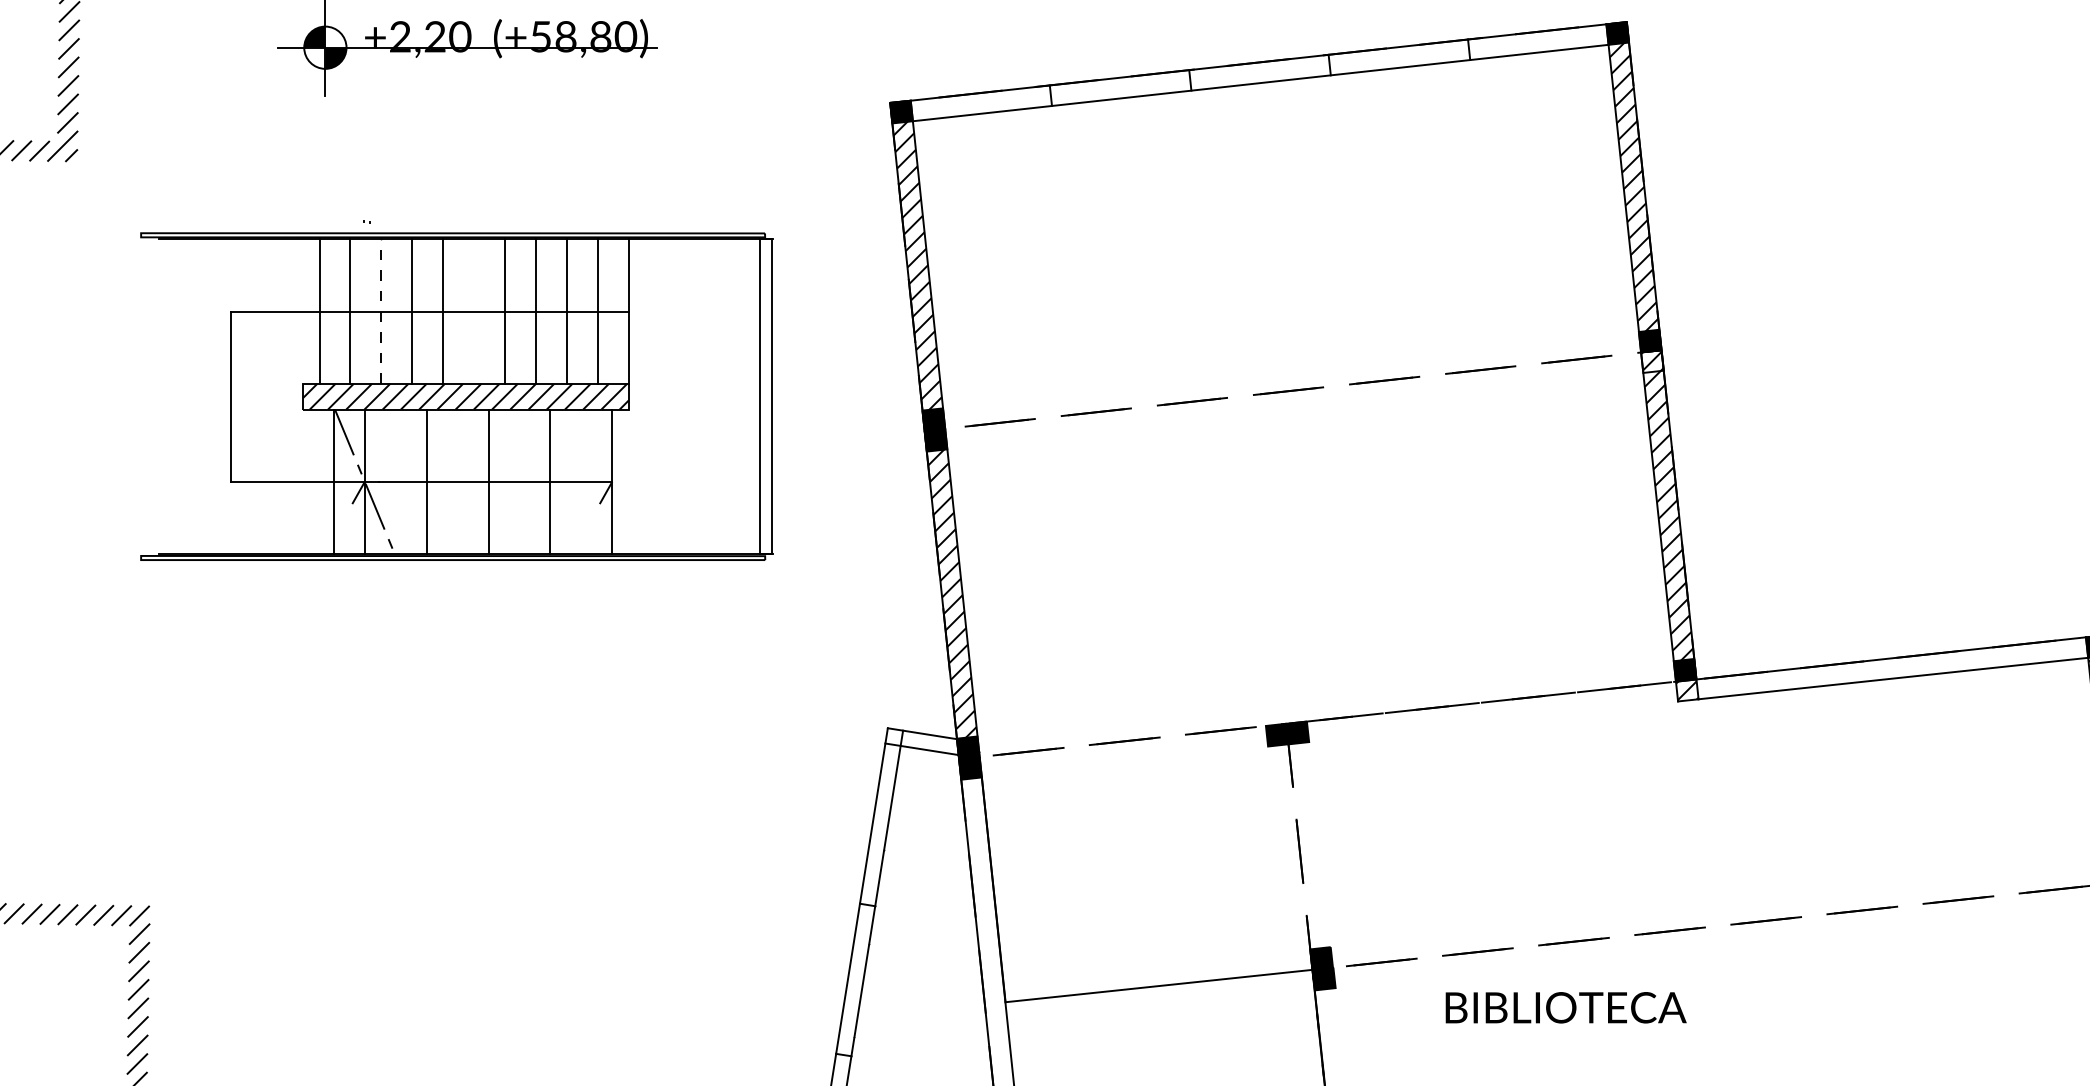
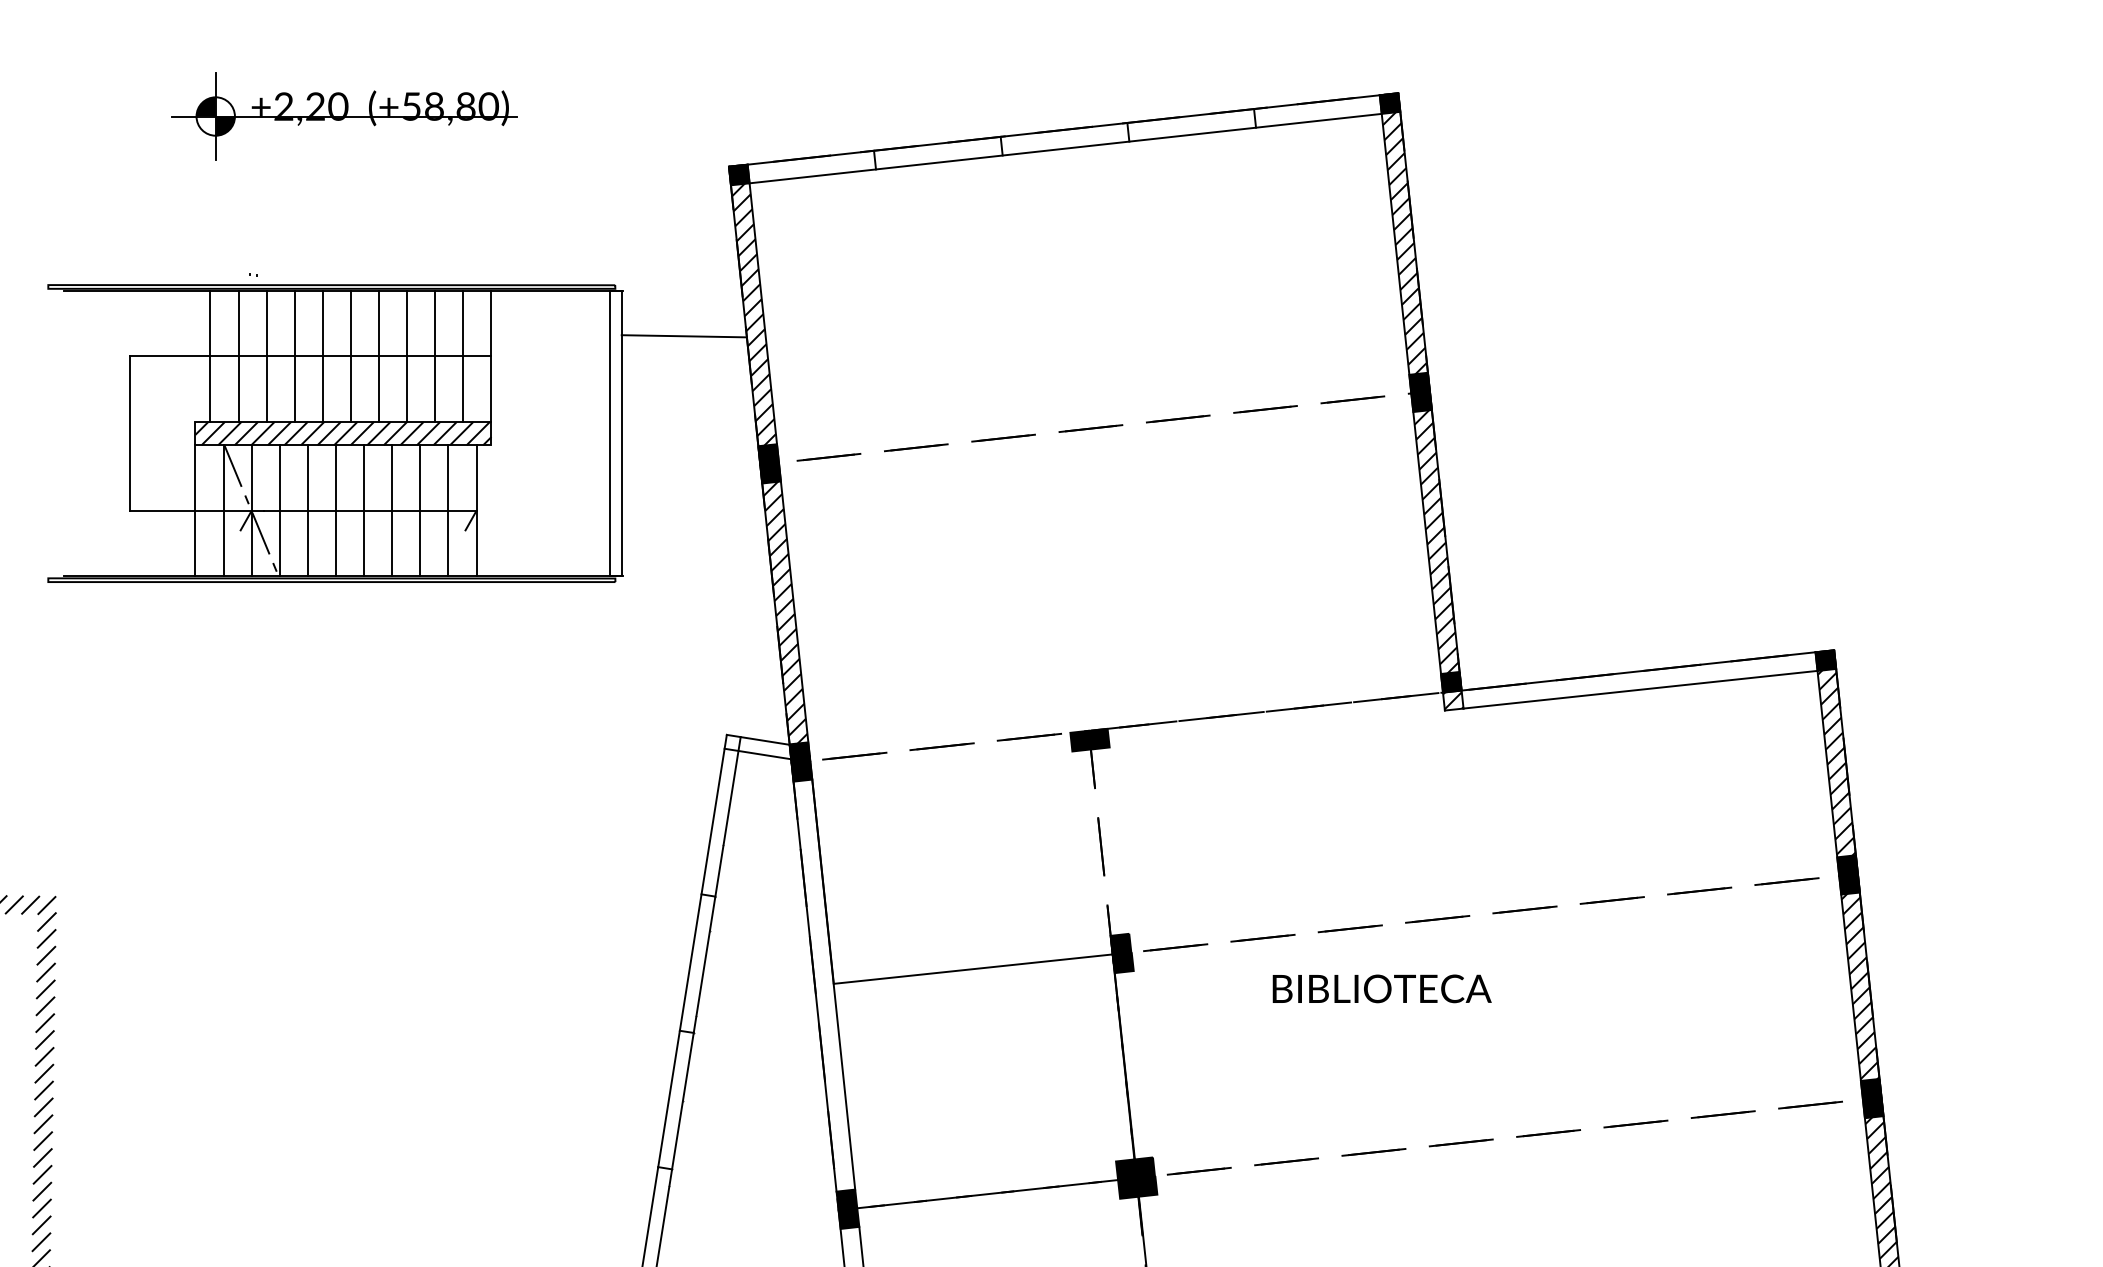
line: (840, 289) -> (683, 336), added
line: (473, 310) -> (350, 355), added
line: (381, 311) -> (266, 356), dashed -> solid
fill: (1652, 361) -> (1421, 401), added
line: (303, 481) -> (195, 510), added
line: (395, 481) -> (279, 510), added
line: (457, 481) -> (335, 510), added
line: (519, 481) -> (392, 510), added
line: (581, 481) -> (448, 510), added
text: (1565, 1007) -> (1381, 988), moved

